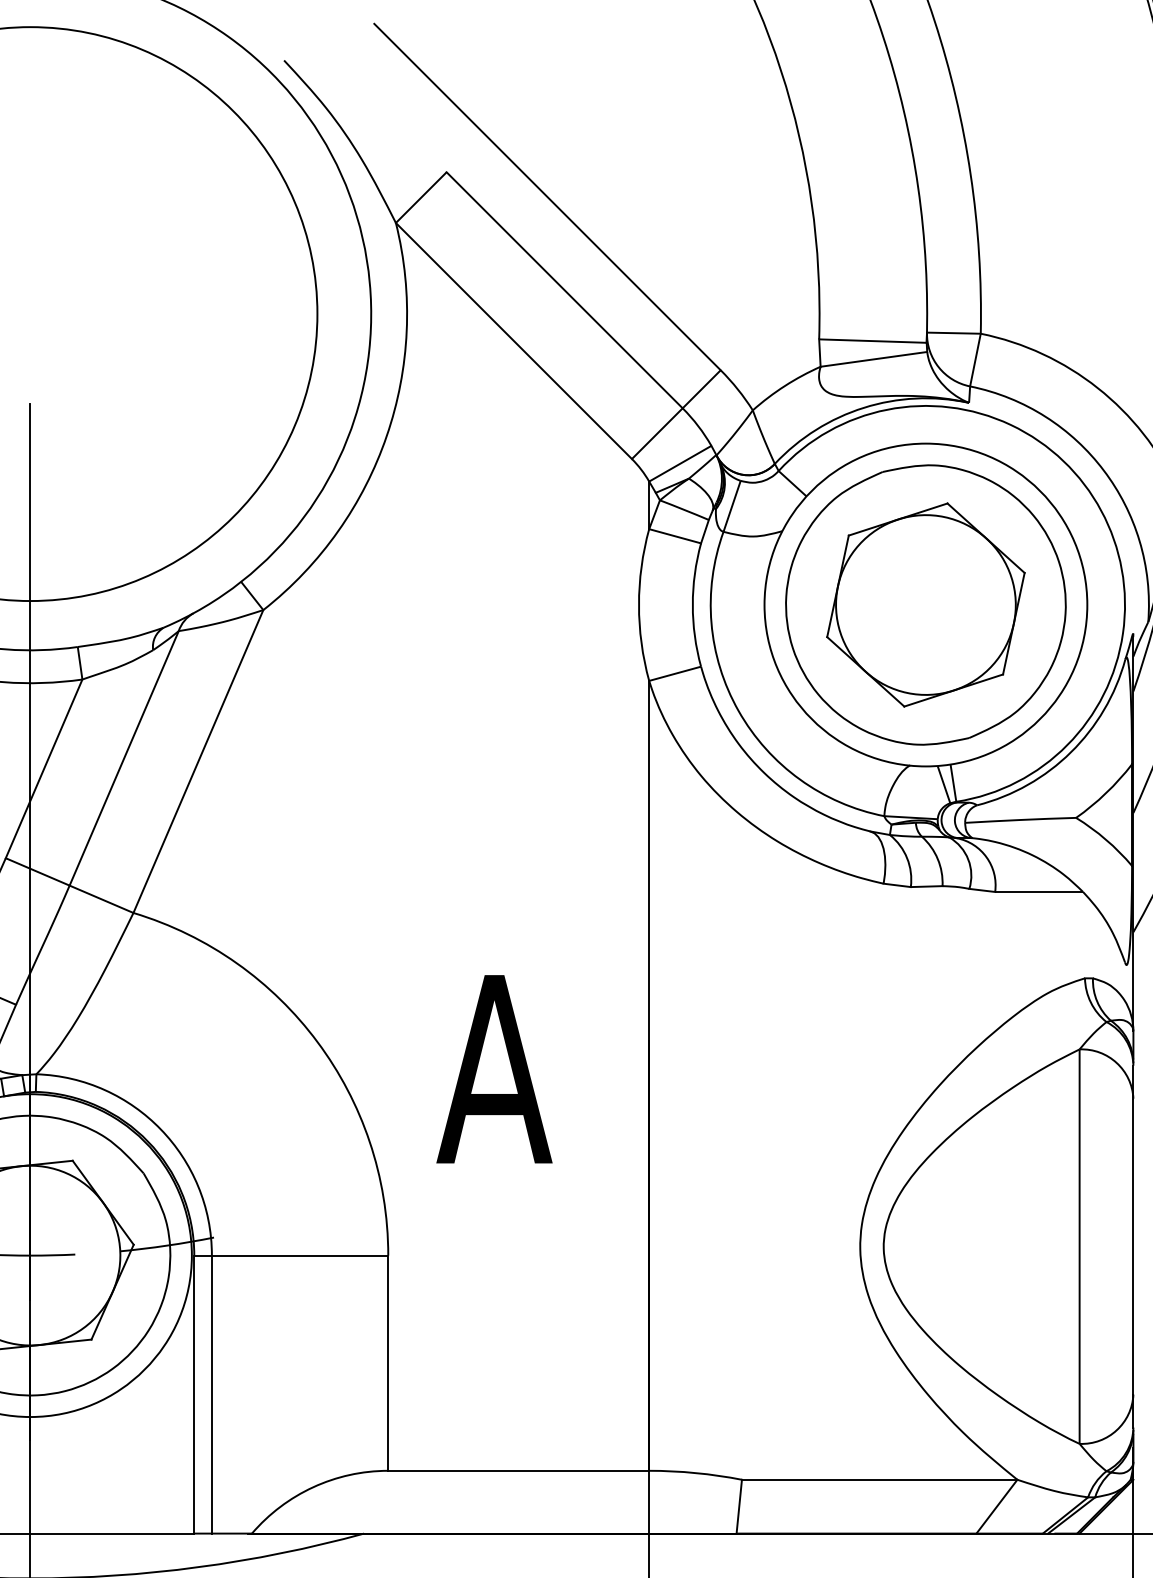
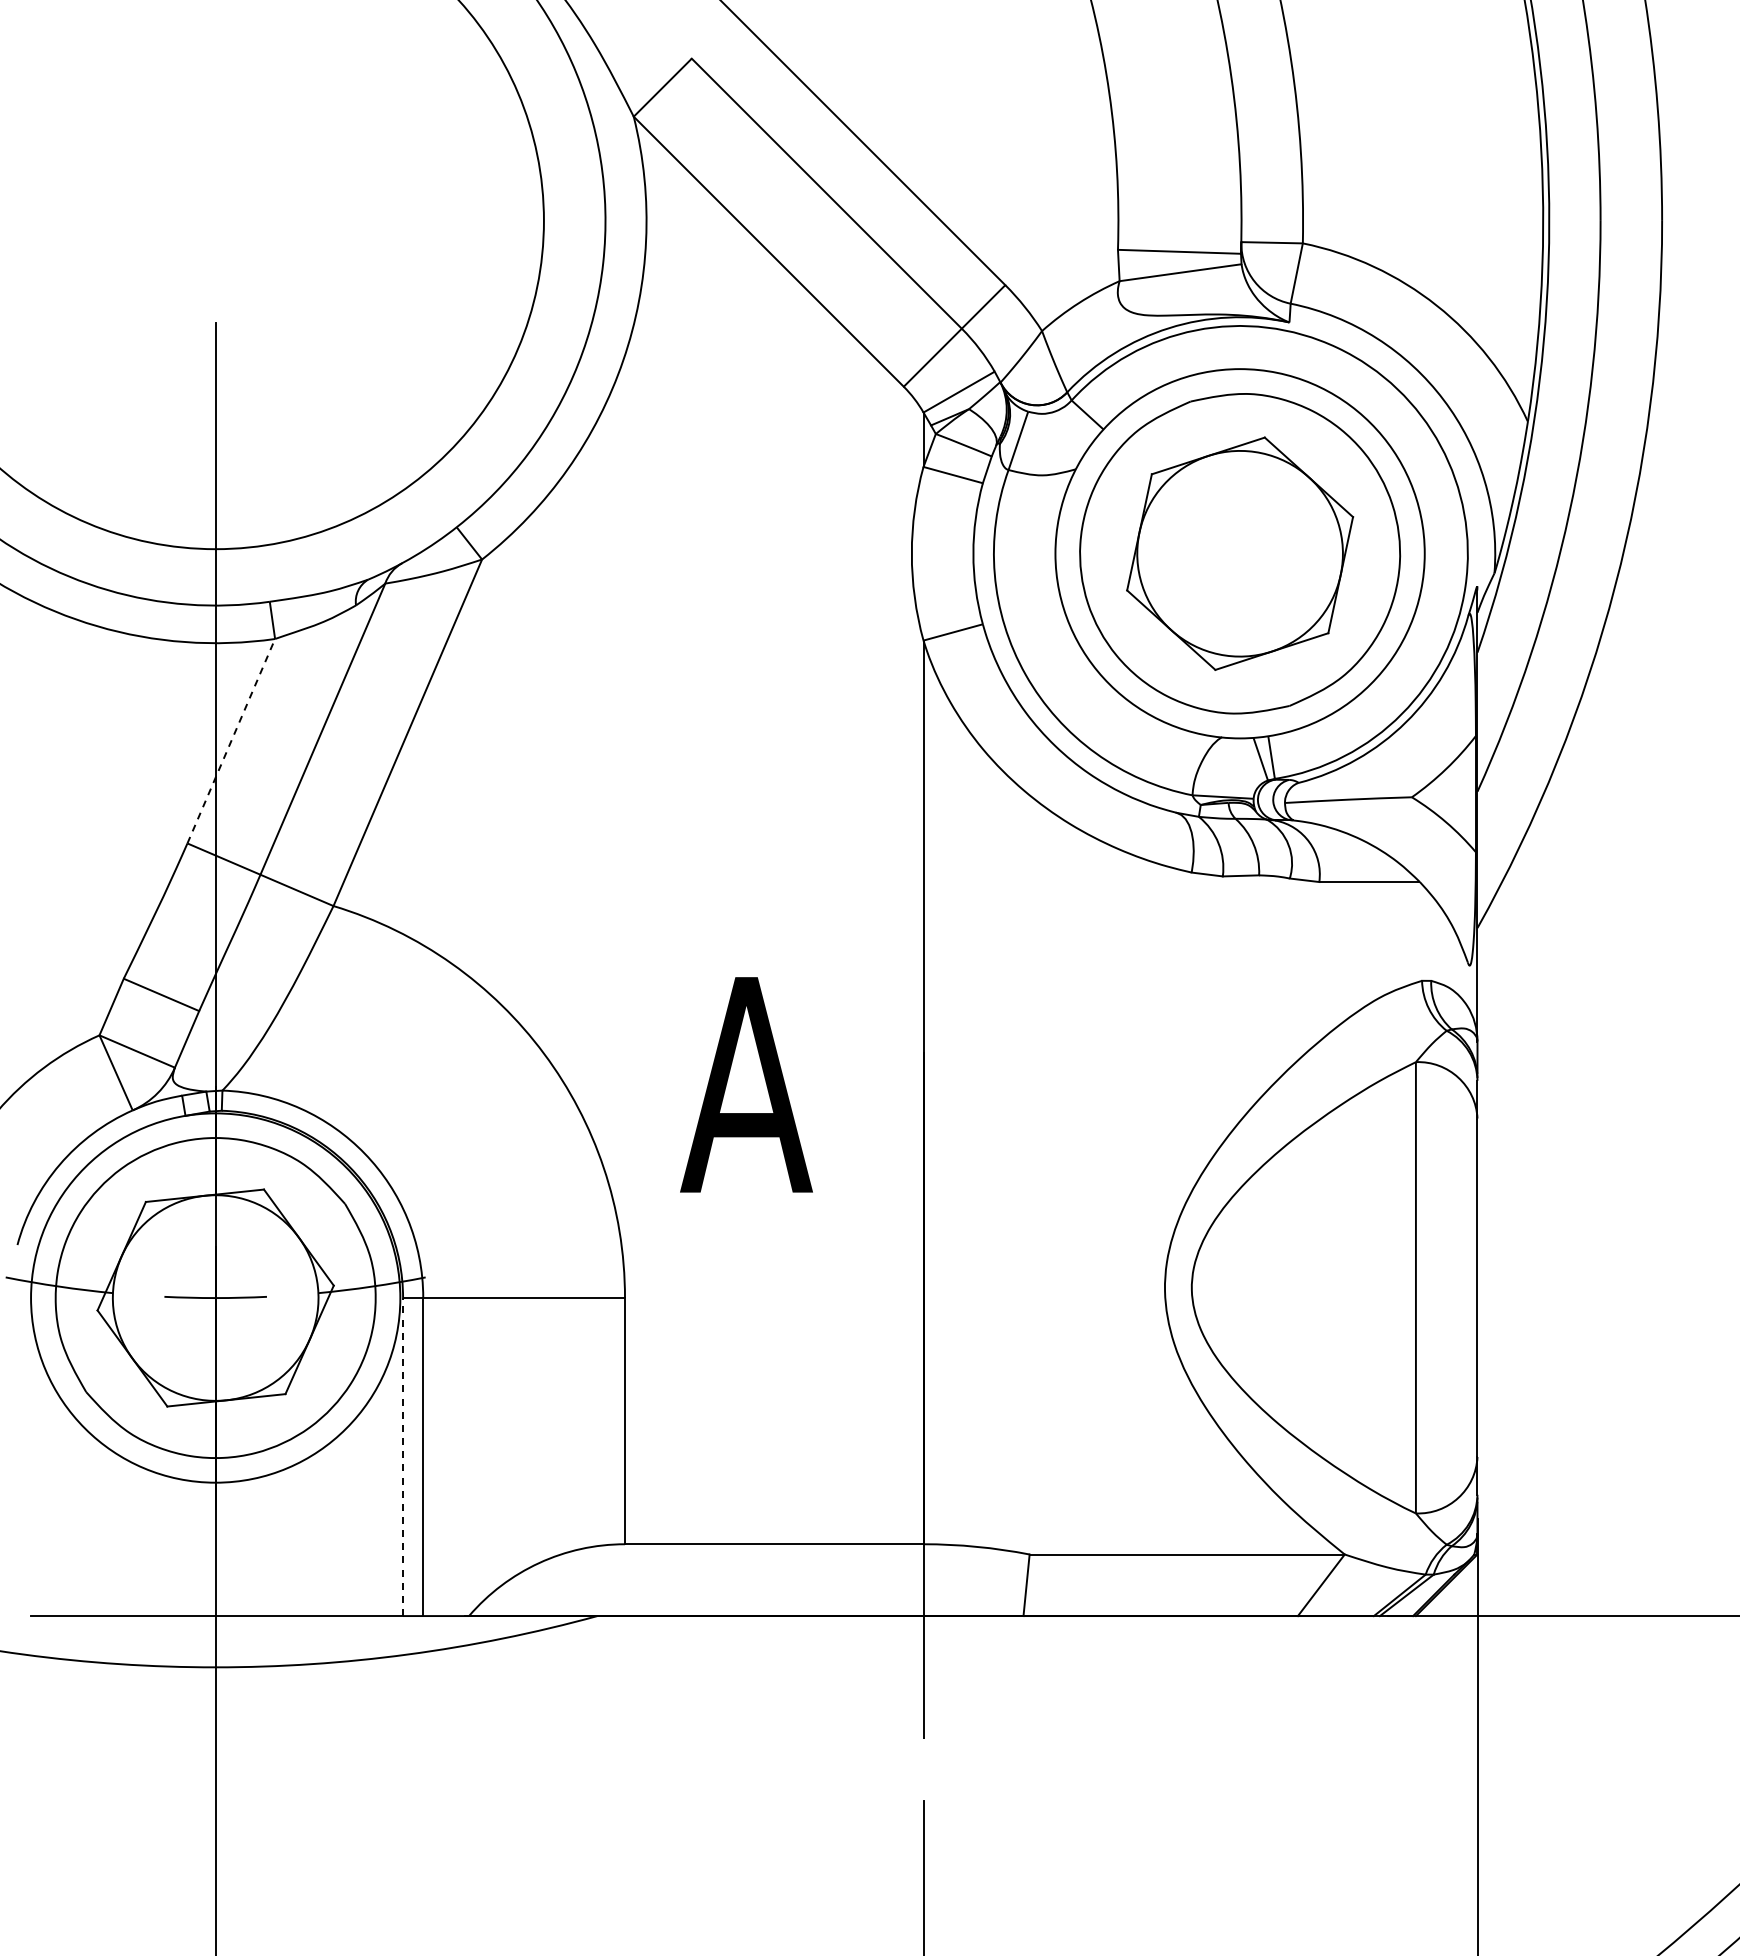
line: (44, 768) -> (231, 740), solid -> dashed
line: (194, 1394) -> (403, 1456), solid -> dashed

